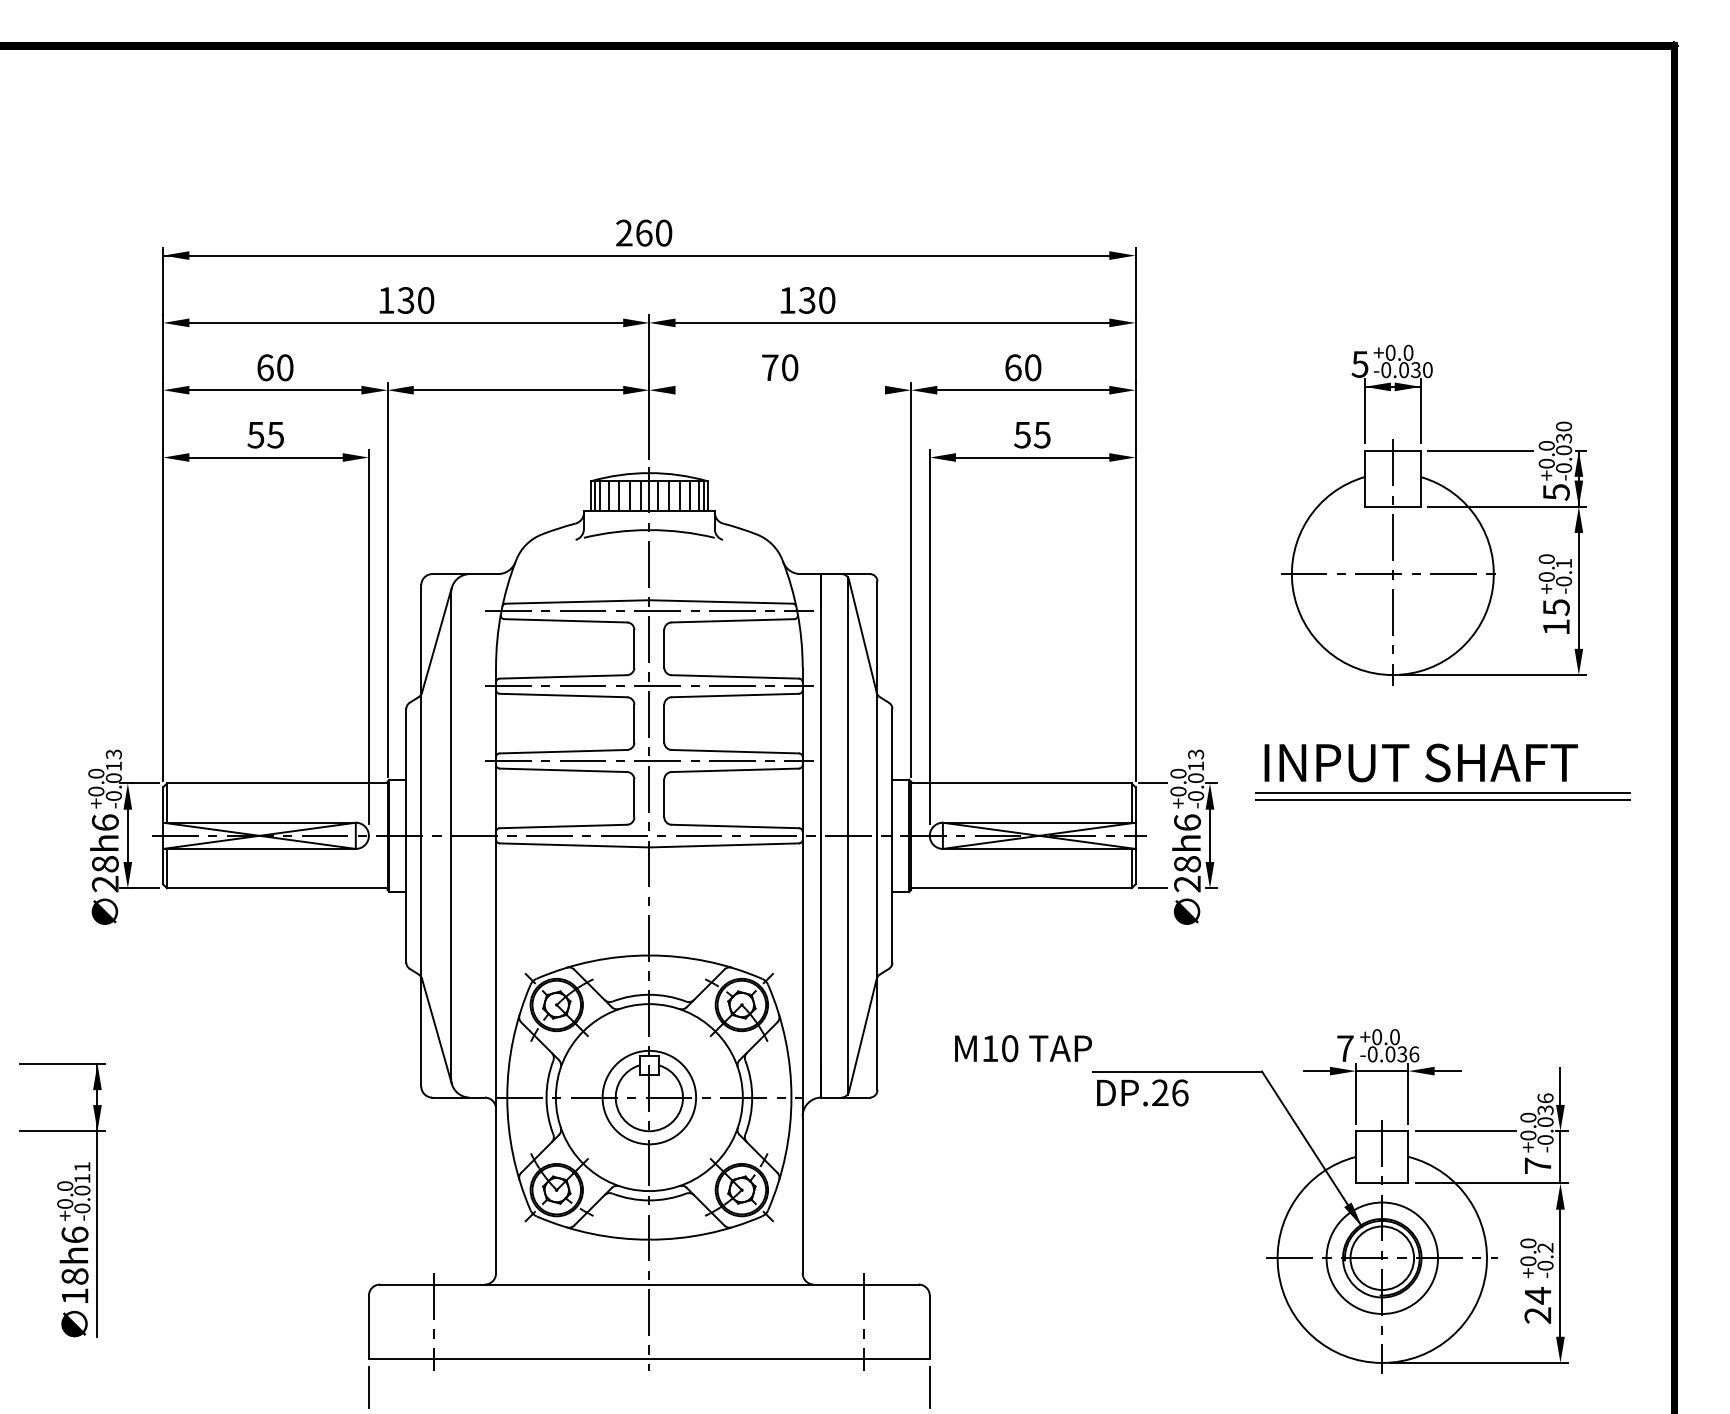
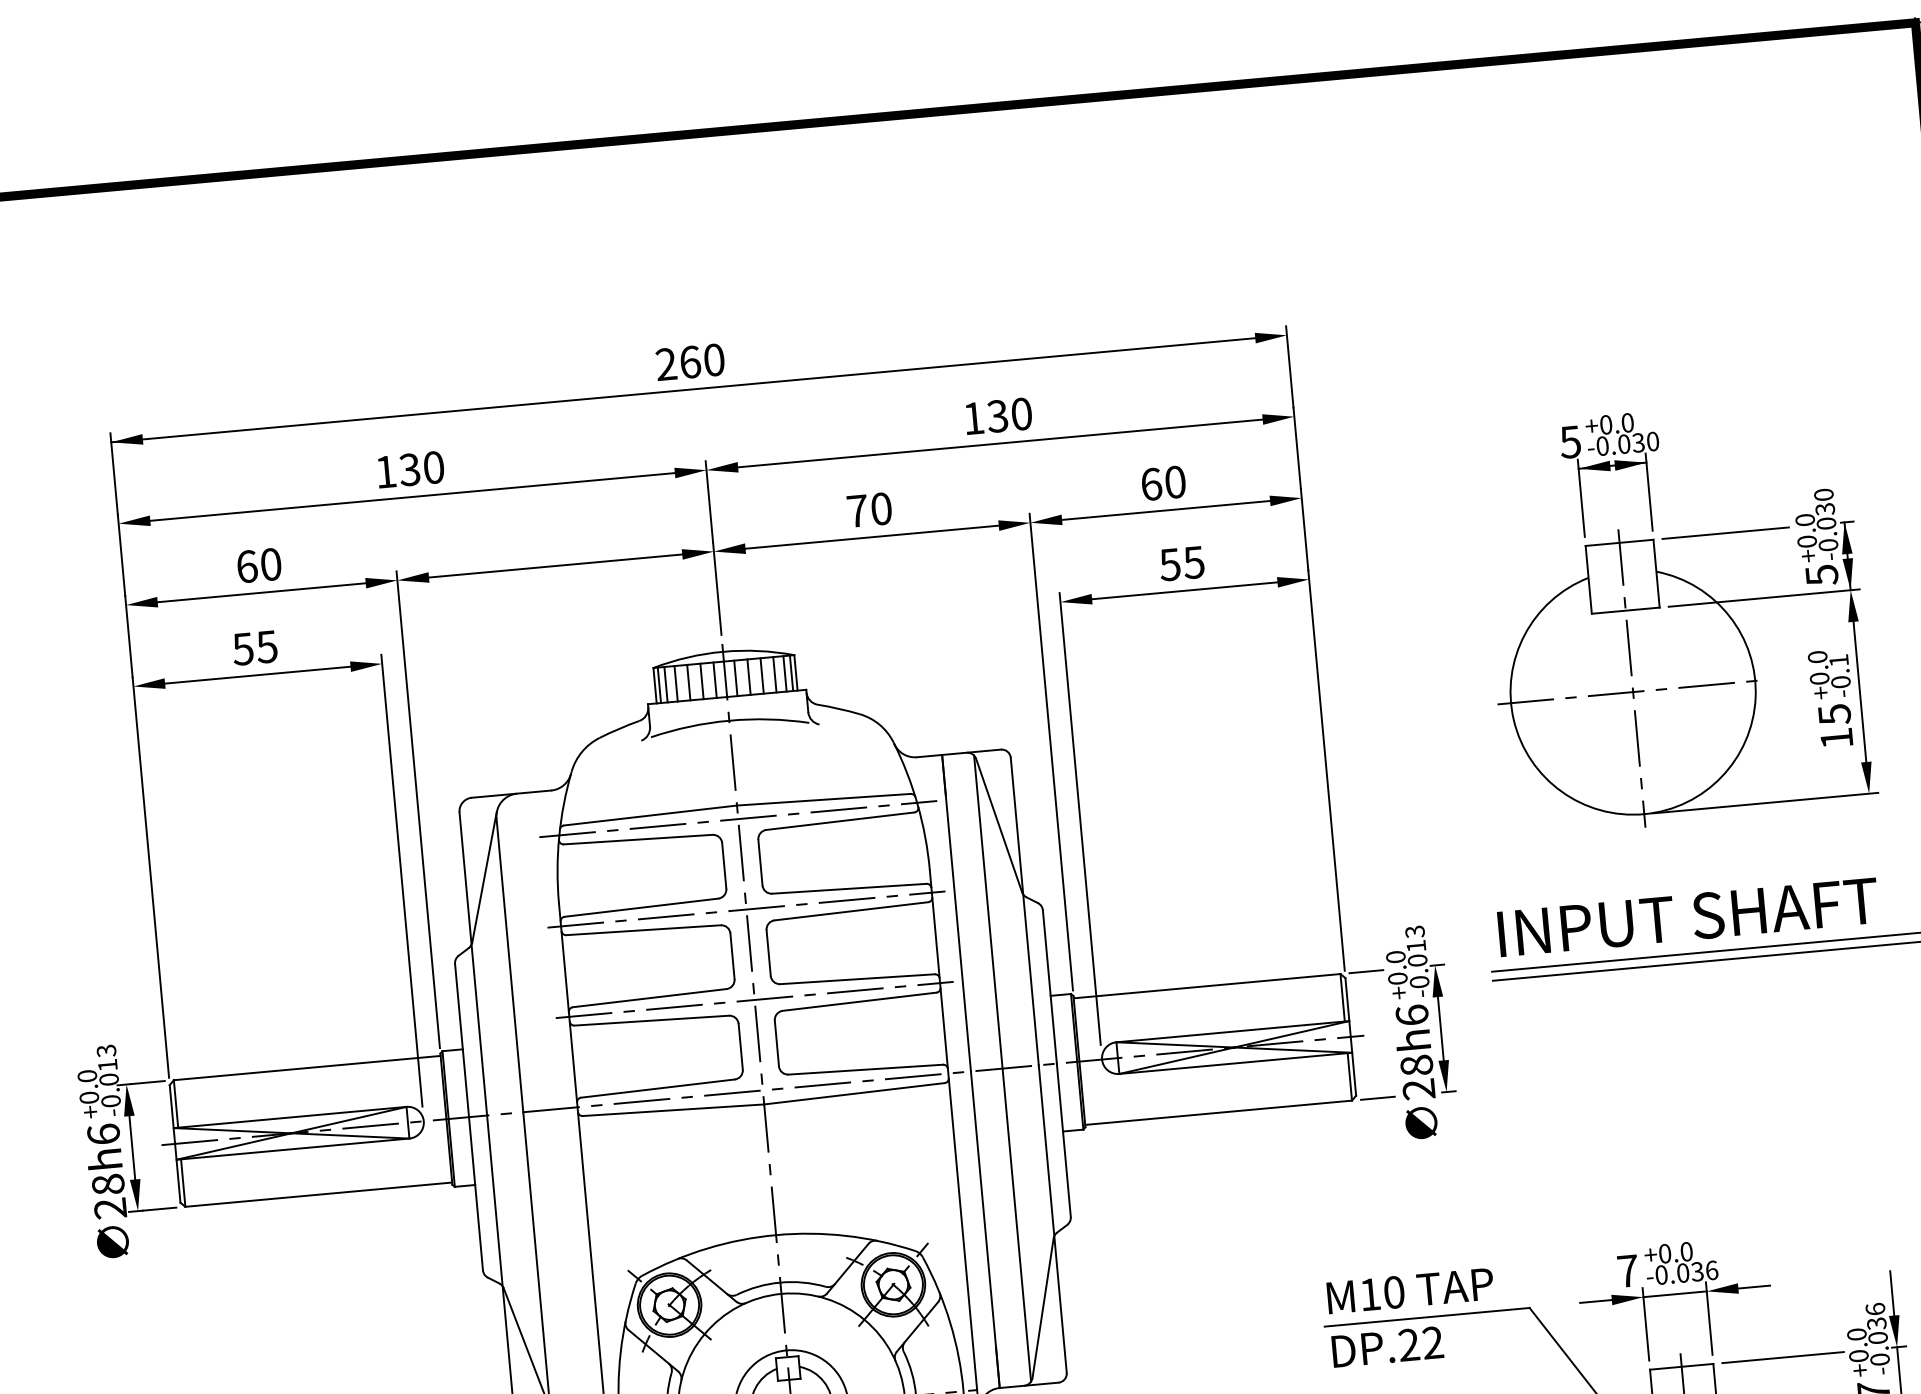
text: (807, 300) -> (998, 416), moved
line: (779, 390) -> (871, 537), added
text: (1023, 1048) -> (1410, 1290), moved
text: (1180, 1092) -> (1433, 1342), DP.26 -> DP.22

